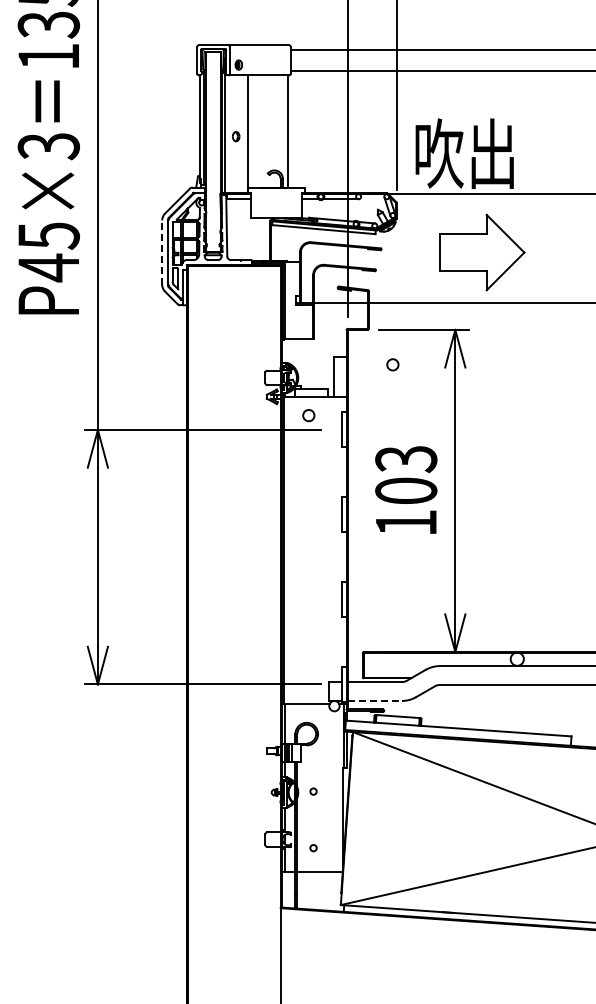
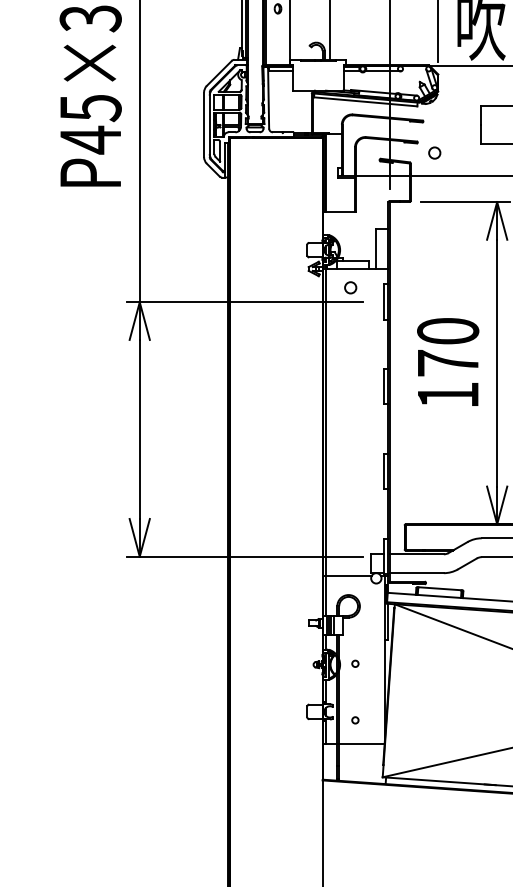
line: (162, 252) -> (204, 124), dashed -> solid
circle: (392, 364) -> (434, 152), moved
text: (406, 474) -> (448, 346), 103 -> 170
line: (375, 700) -> (417, 572), dashed -> solid

